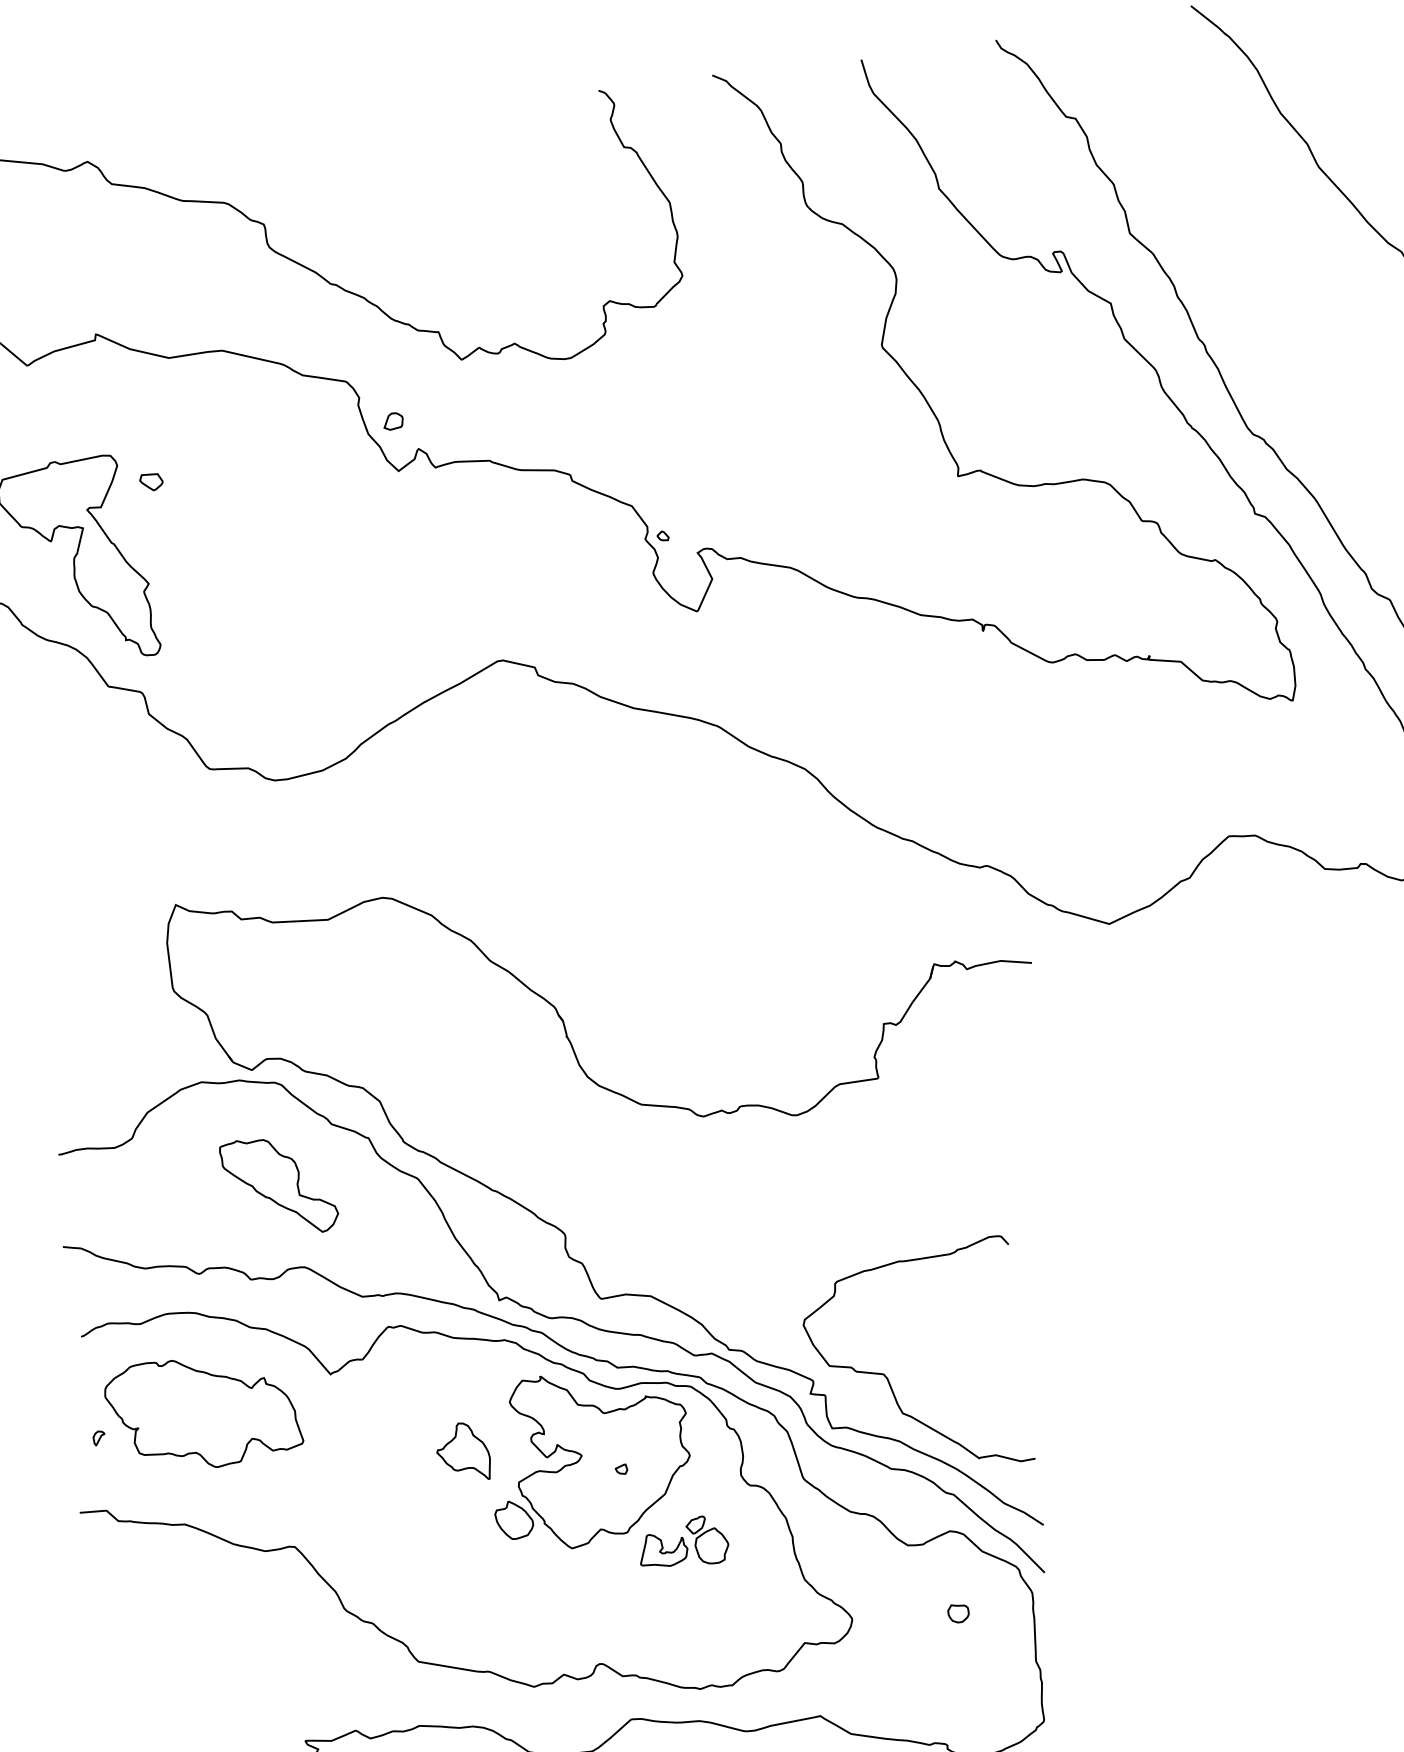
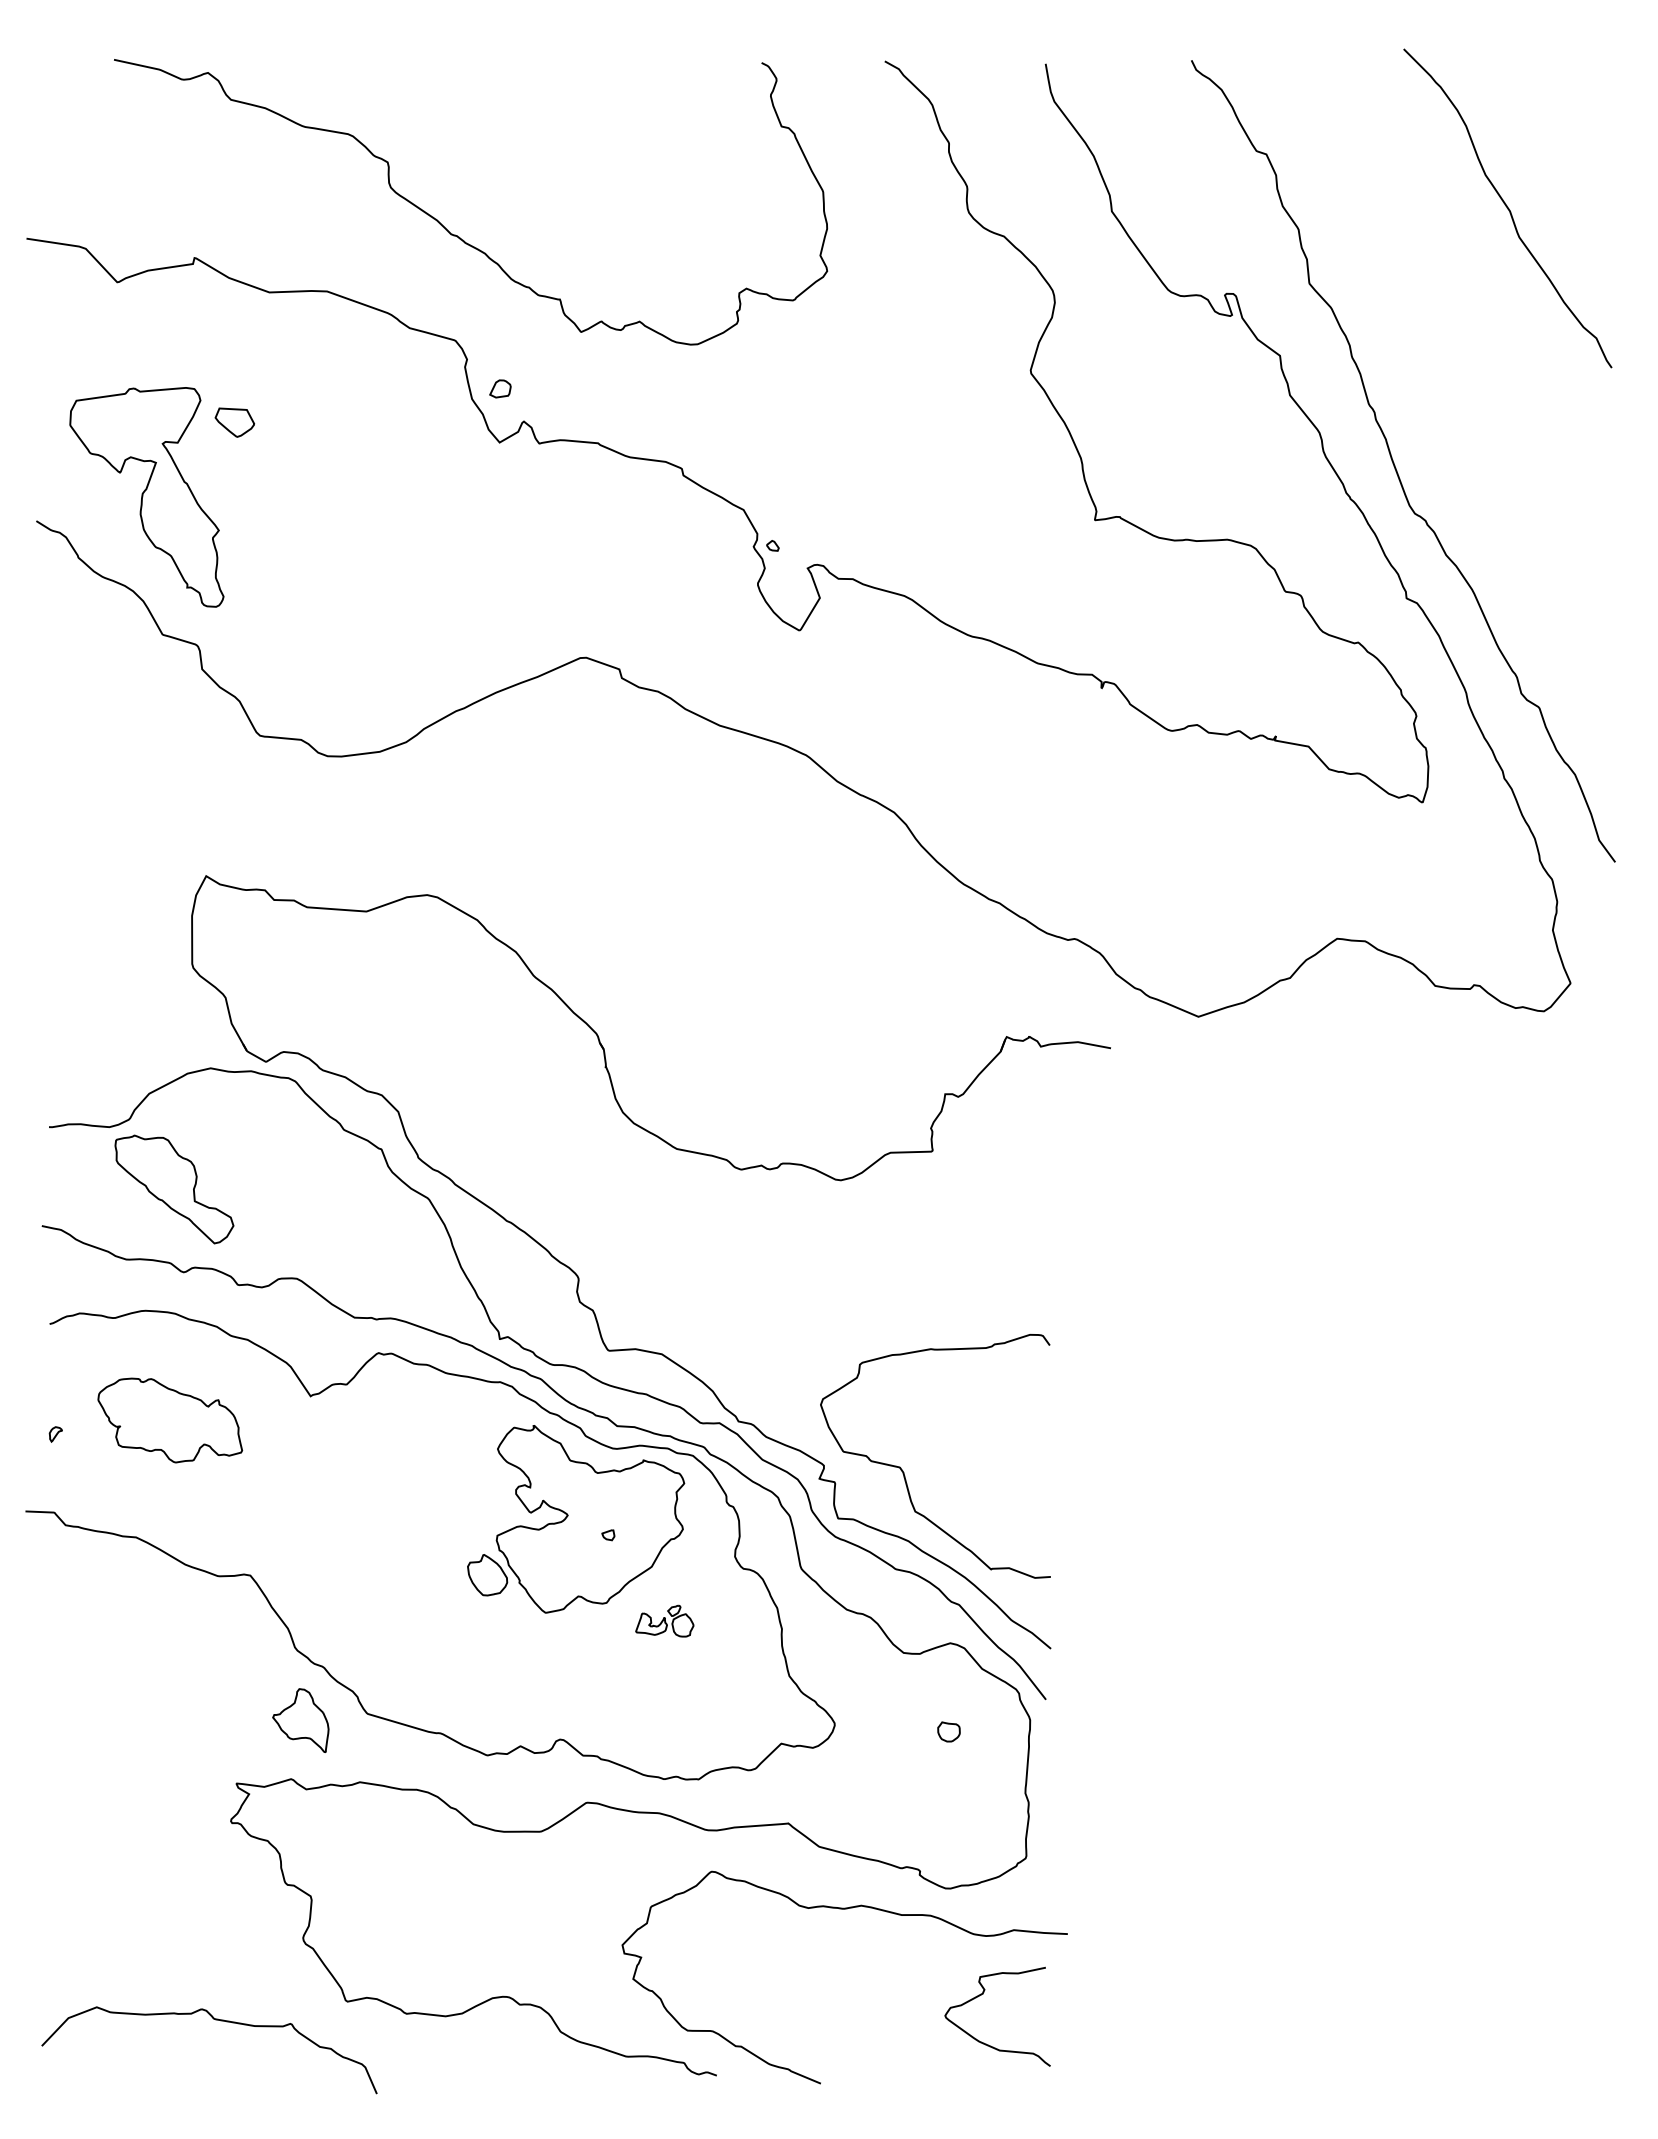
part: (151, 482) -> (234, 422), size x1.6
part: (279, 1186) -> (174, 1189), moved
part: (202, 1412) -> (169, 1420), size x0.7
part: (462, 1452) -> (300, 1720), moved
part: (683, 1542) -> (664, 1620), size x0.6

